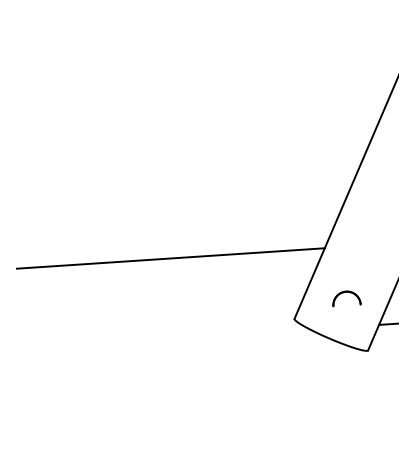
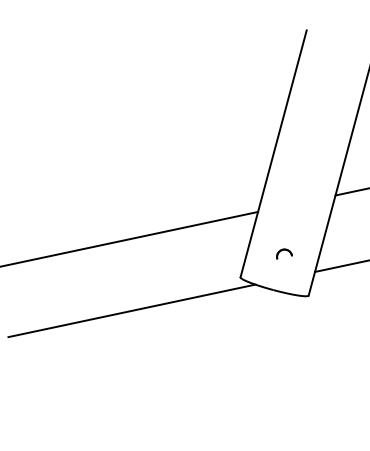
part: (347, 299) -> (284, 253), size x0.62
line: (166, 338) -> (131, 310), added

